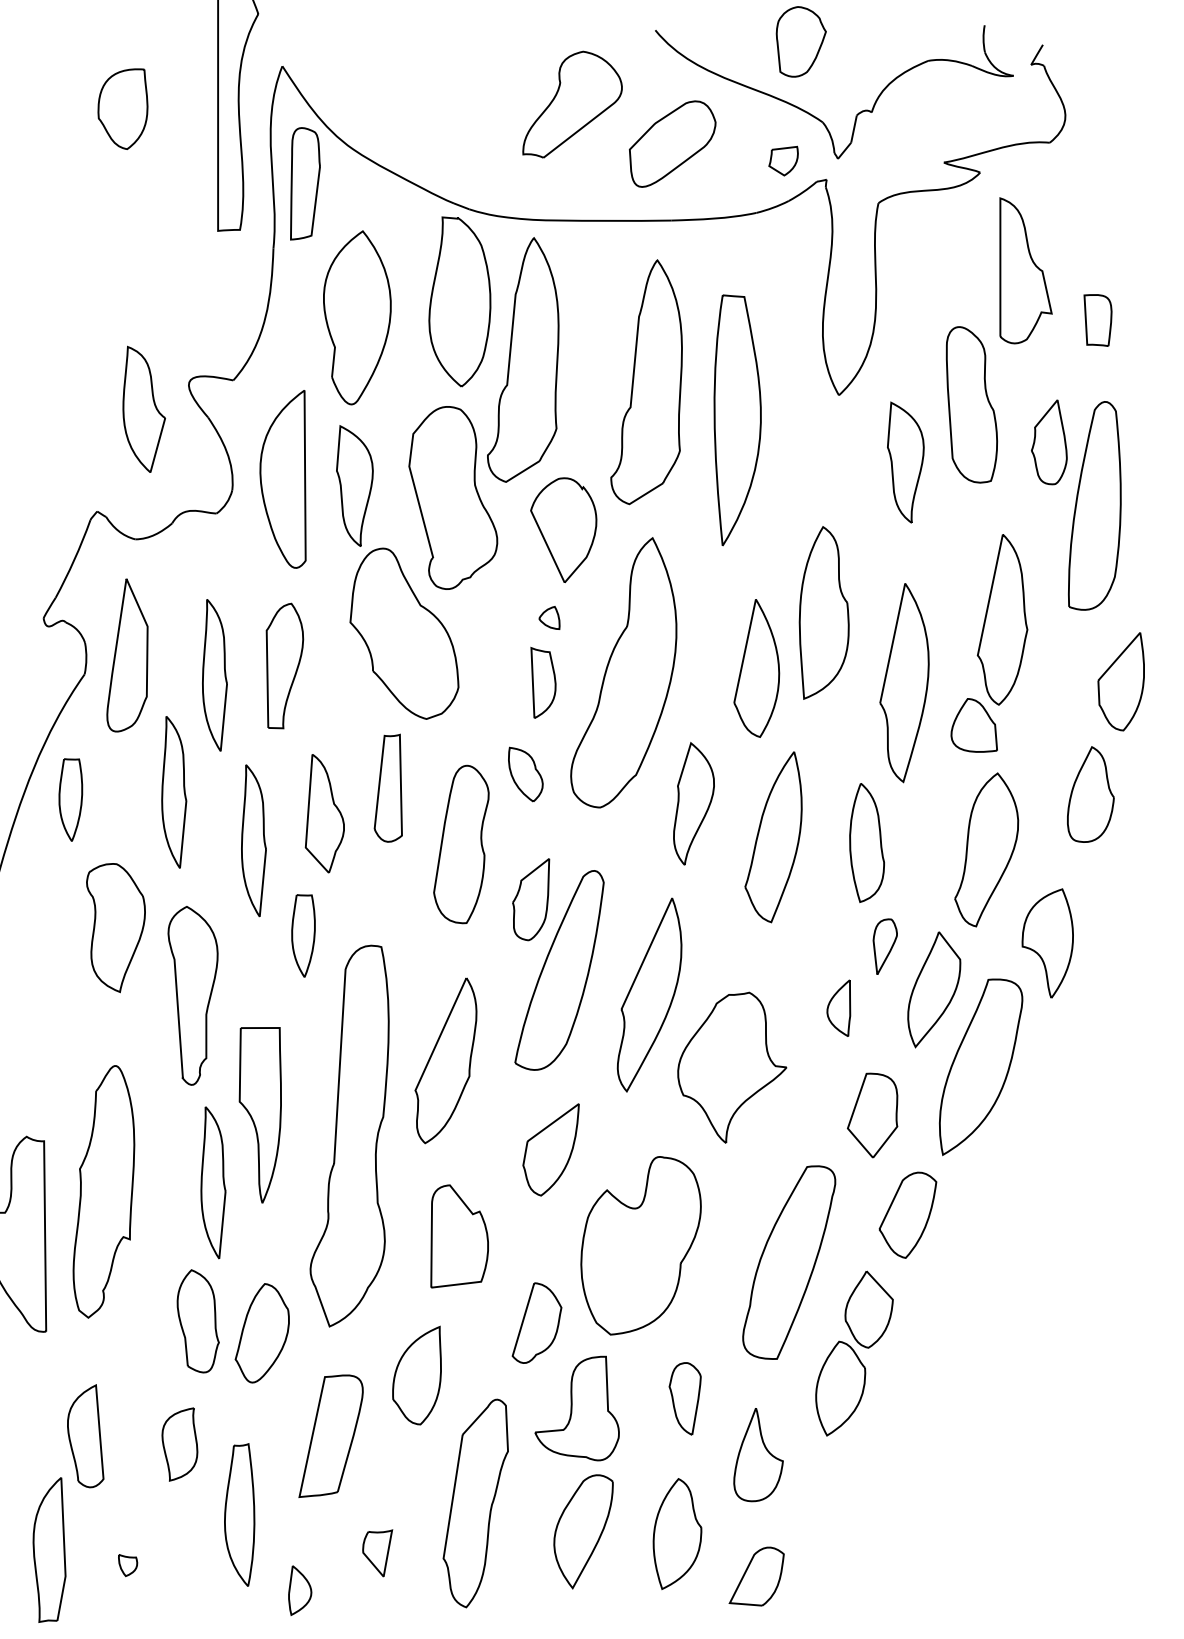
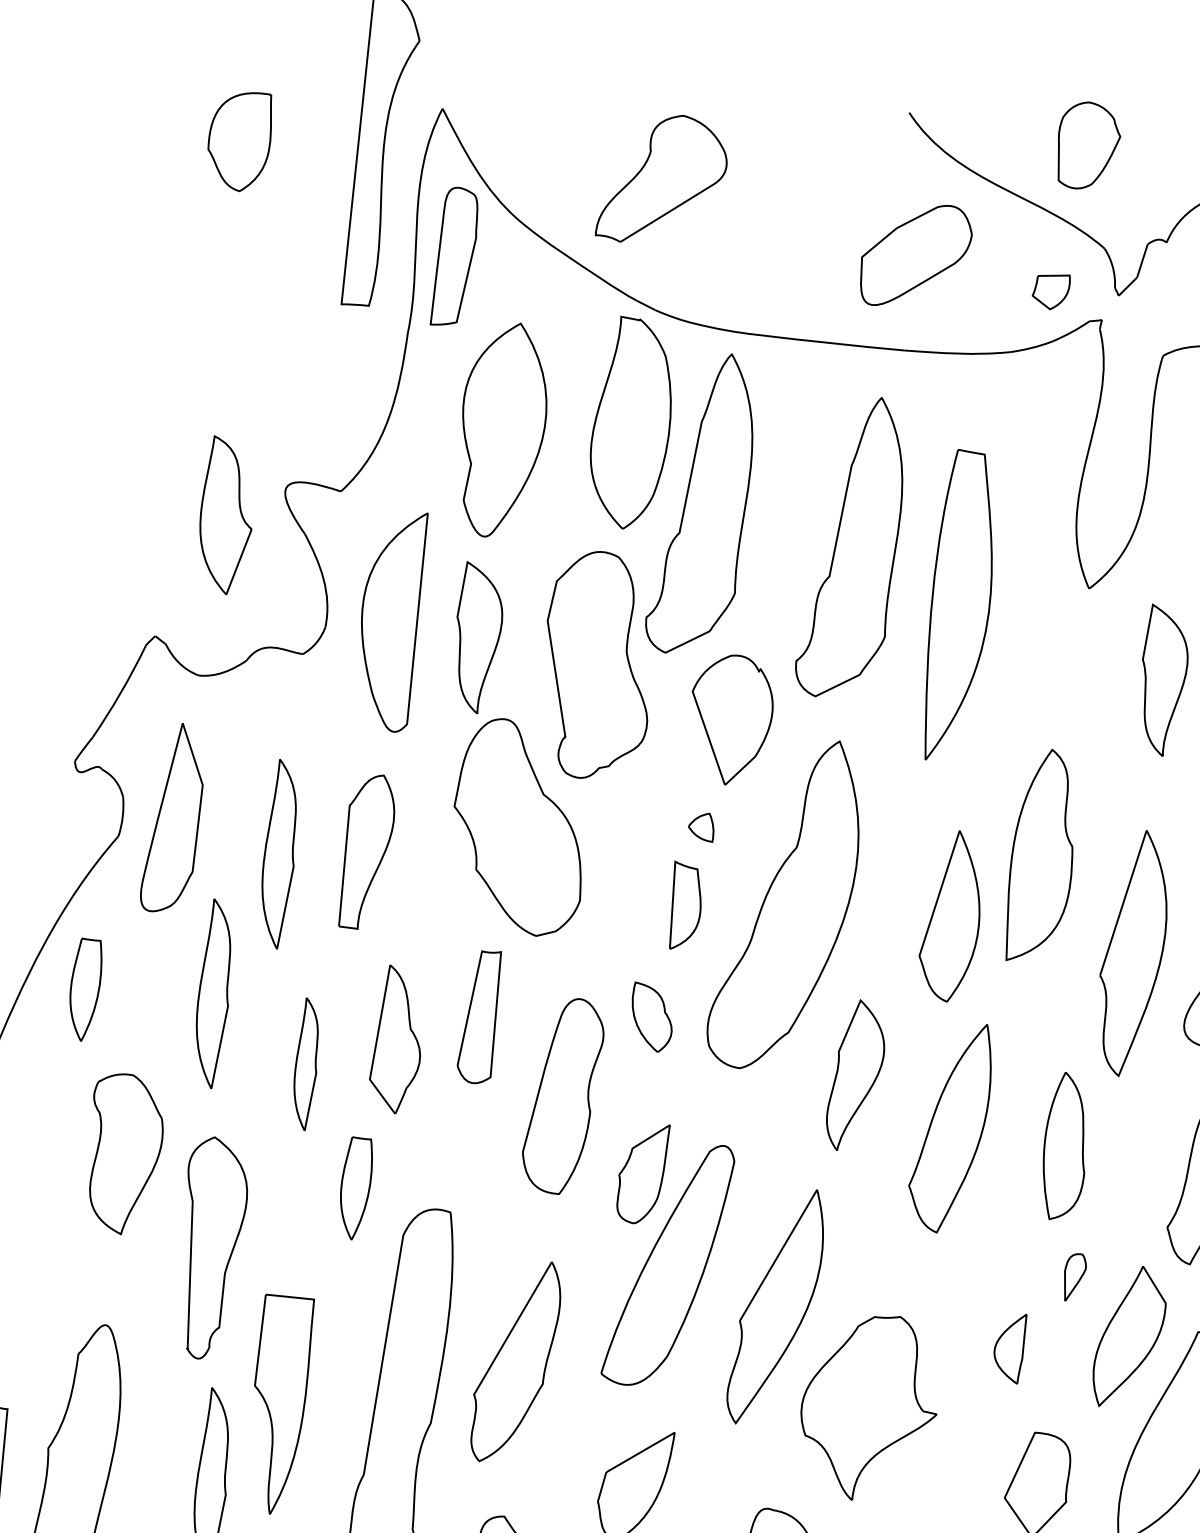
part: (572, 104) -> (663, 179), moved
part: (253, 840) -> (306, 1063), size x0.7
part: (884, 946) -> (1073, 1277), size x0.7

